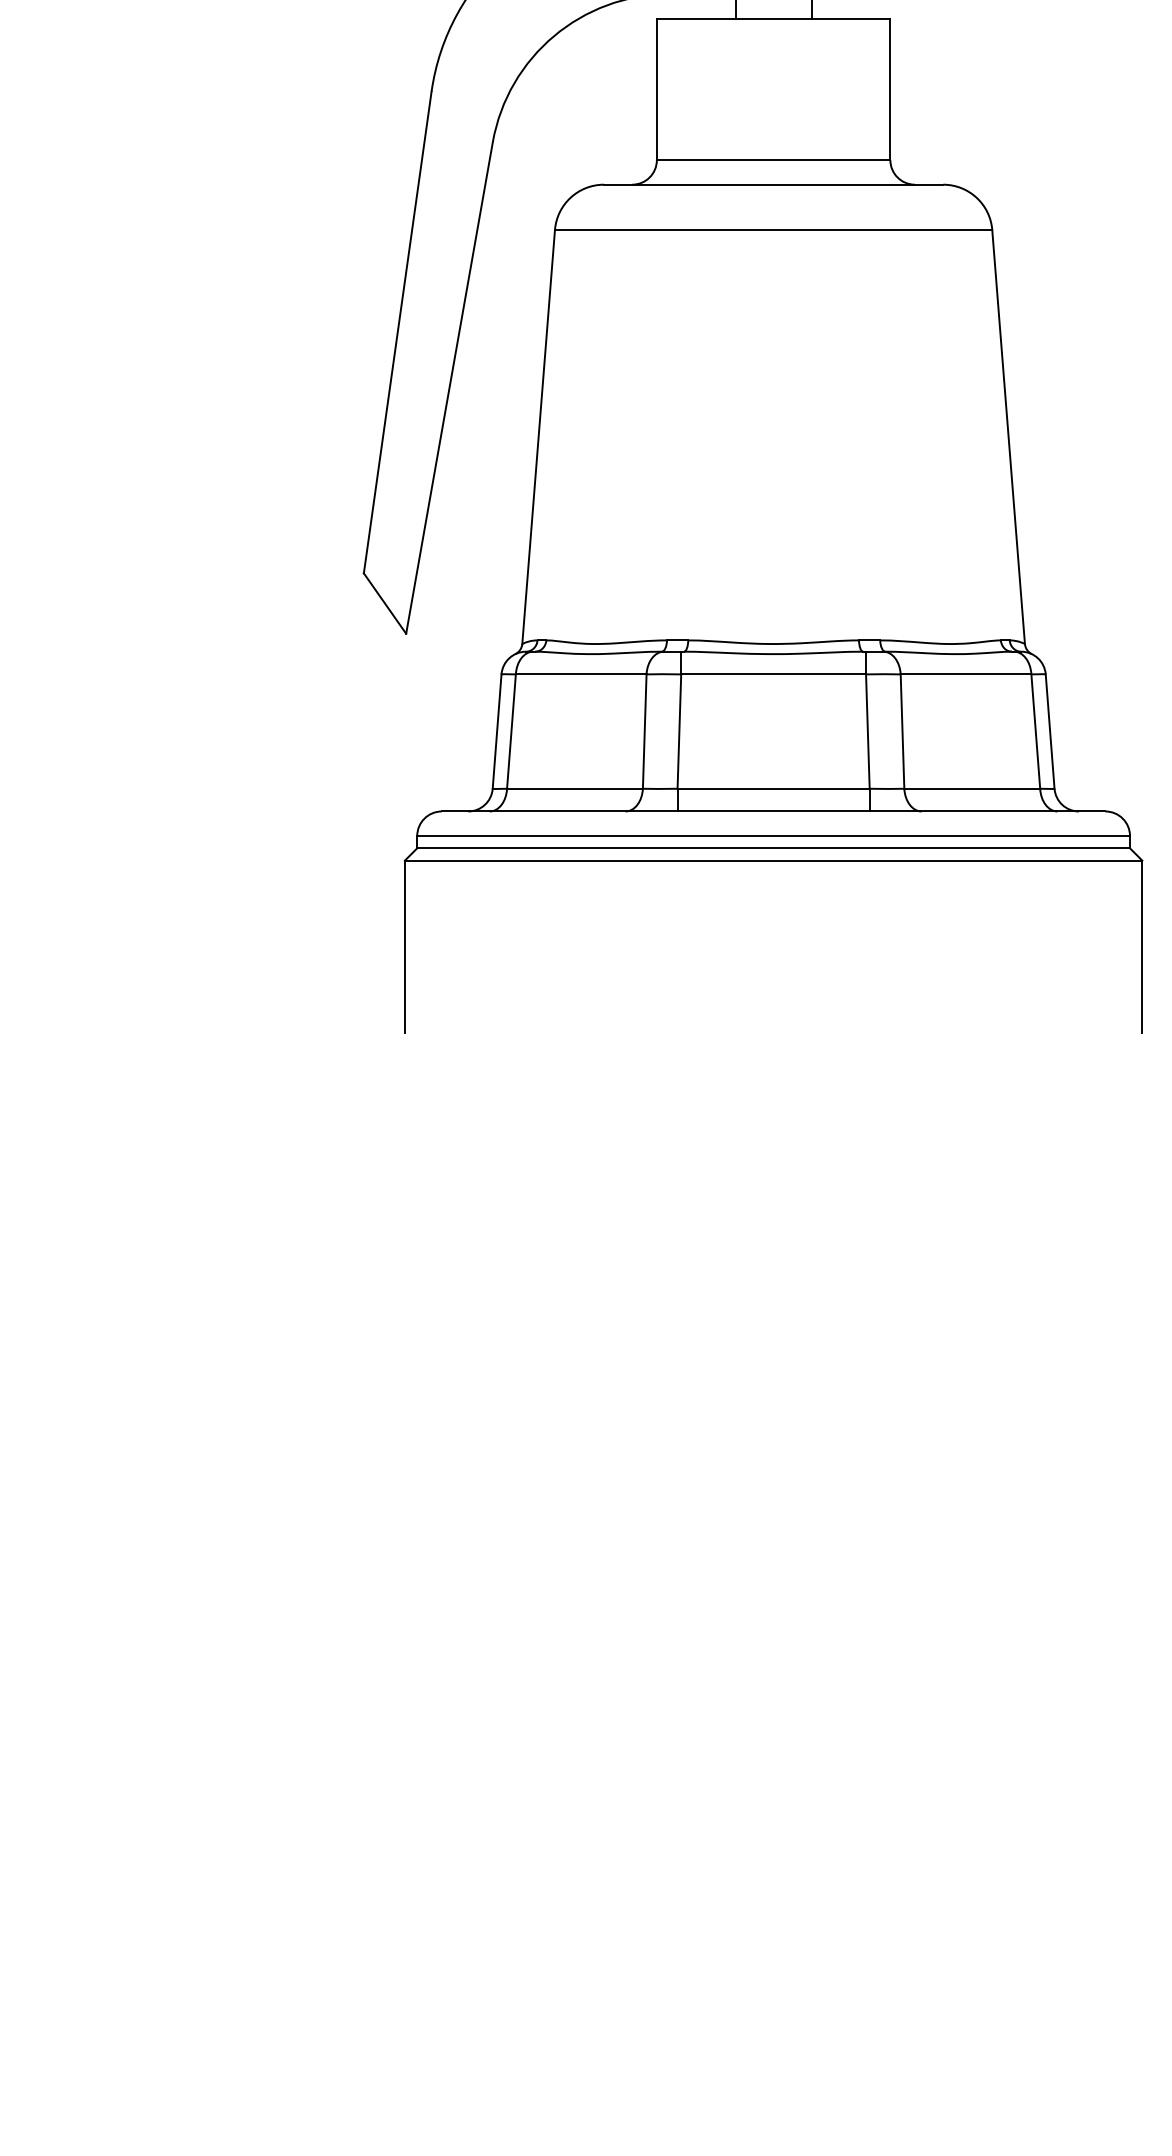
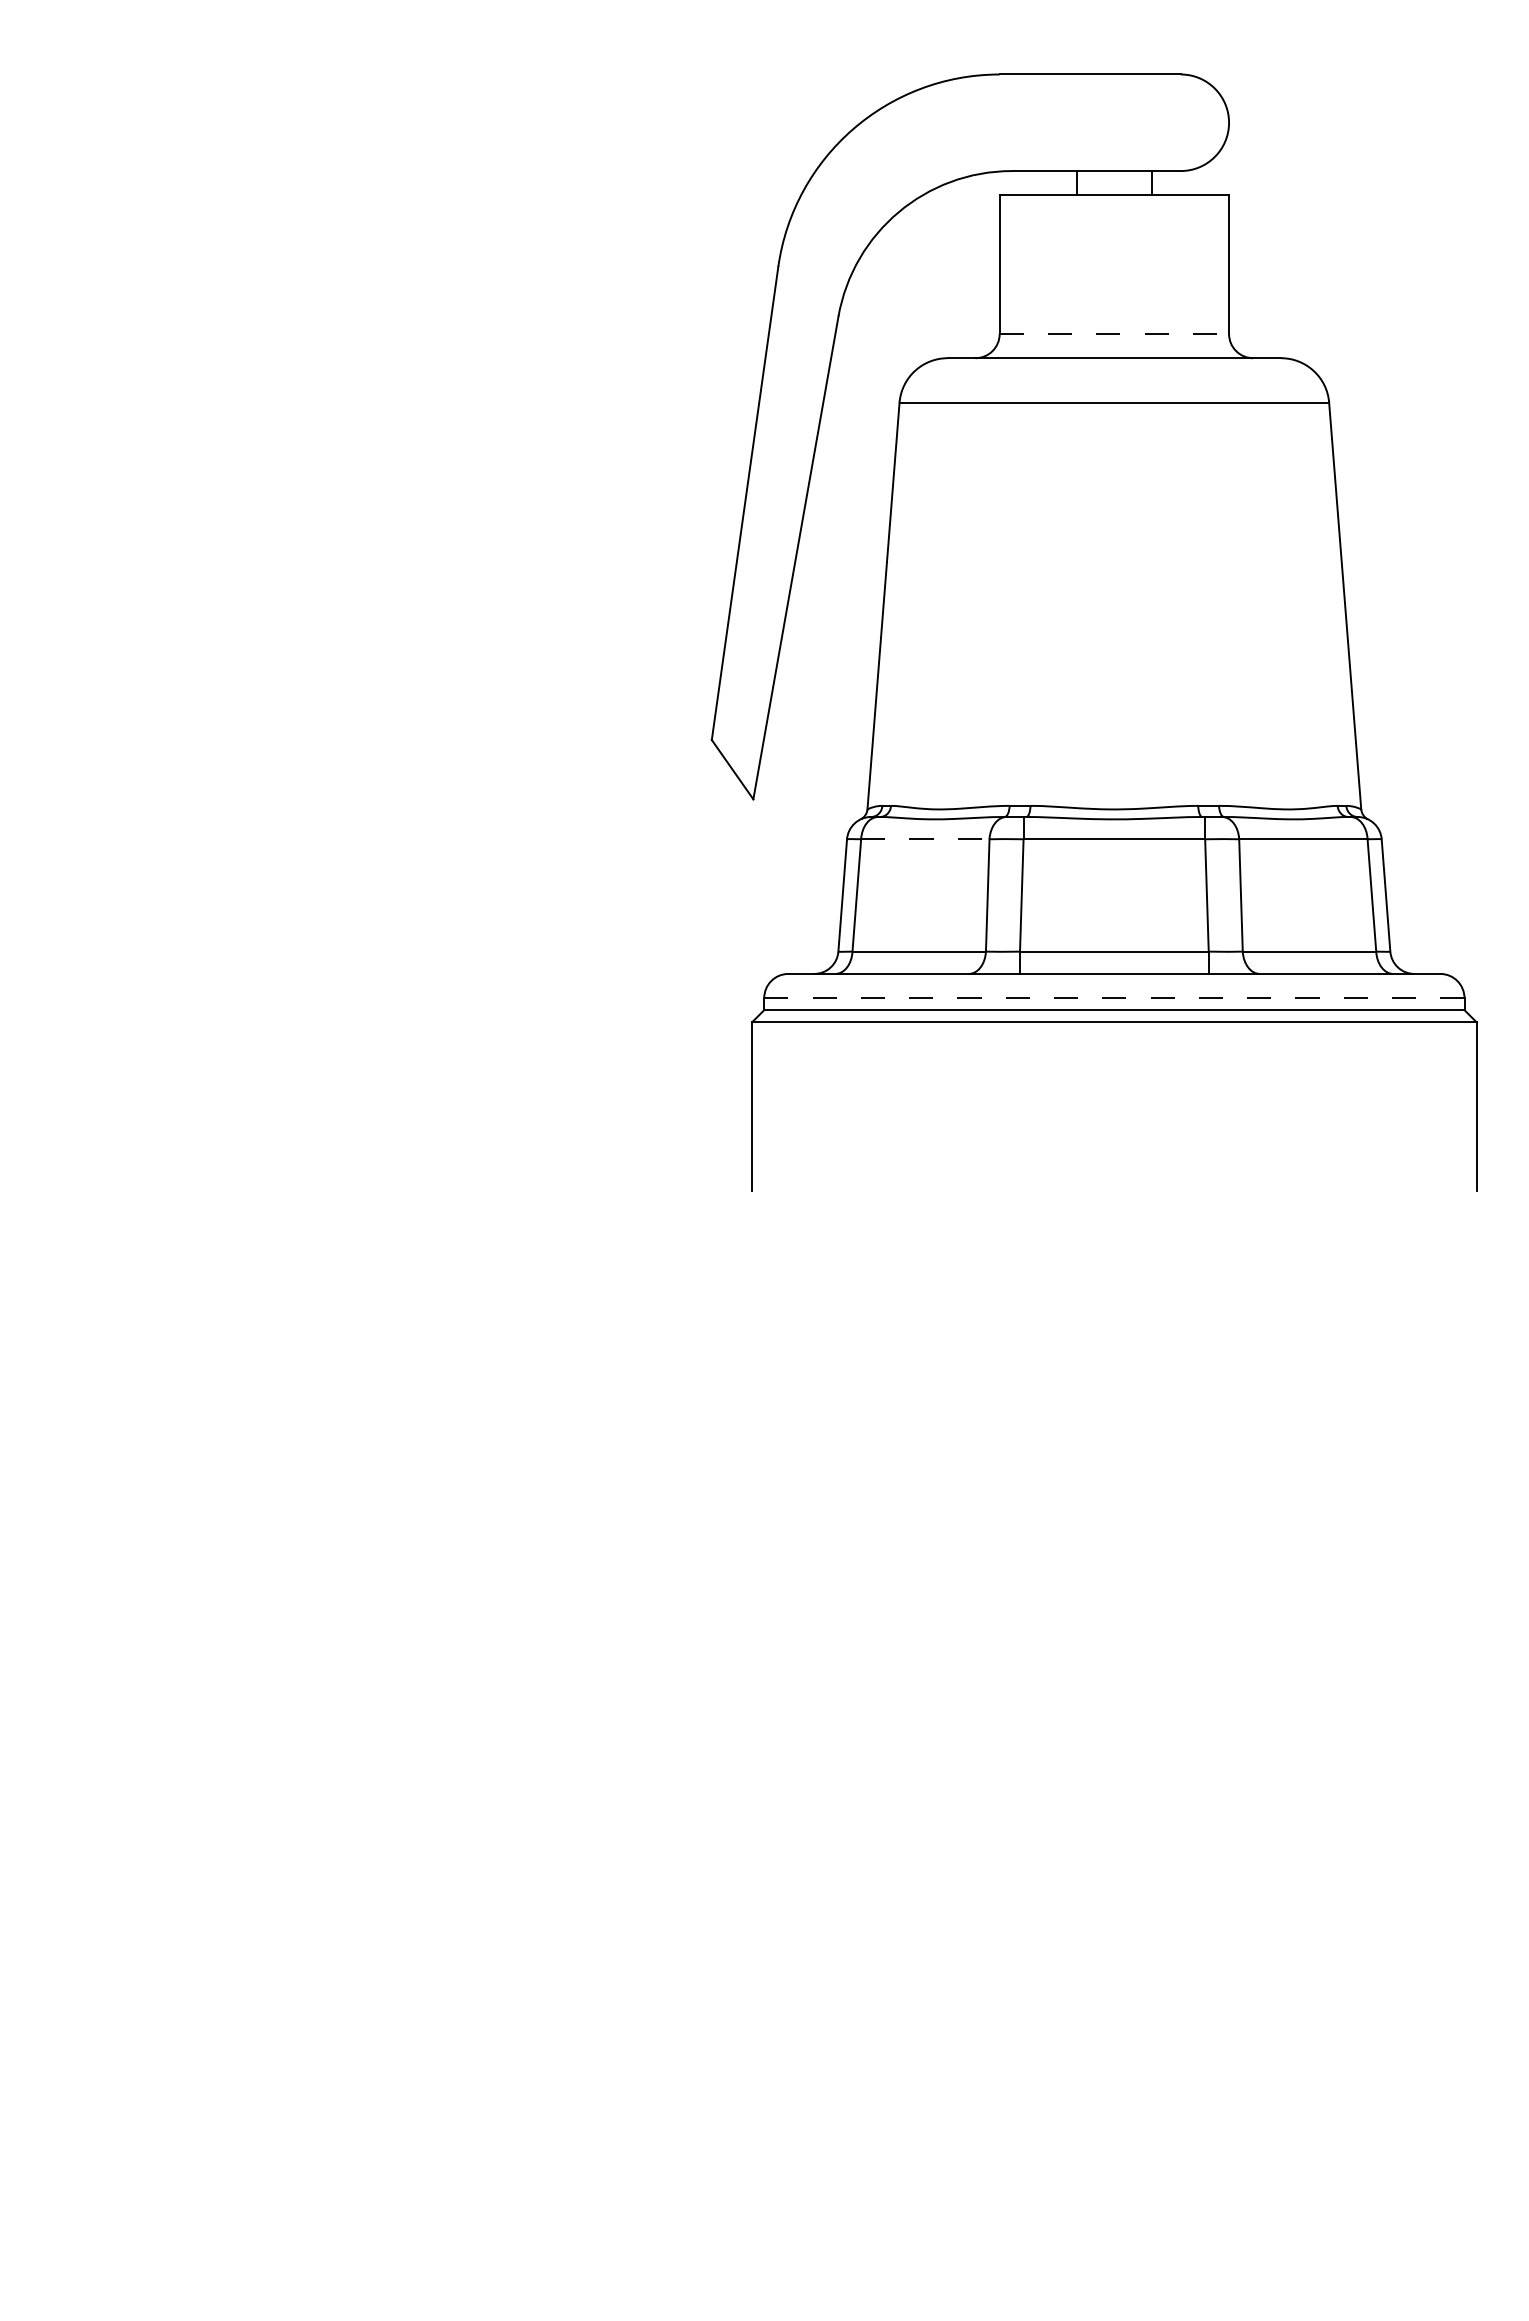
line: (773, 160) -> (1114, 334), solid -> dashed
line: (581, 674) -> (925, 839), solid -> dashed
line: (772, 836) -> (1113, 998), solid -> dashed

